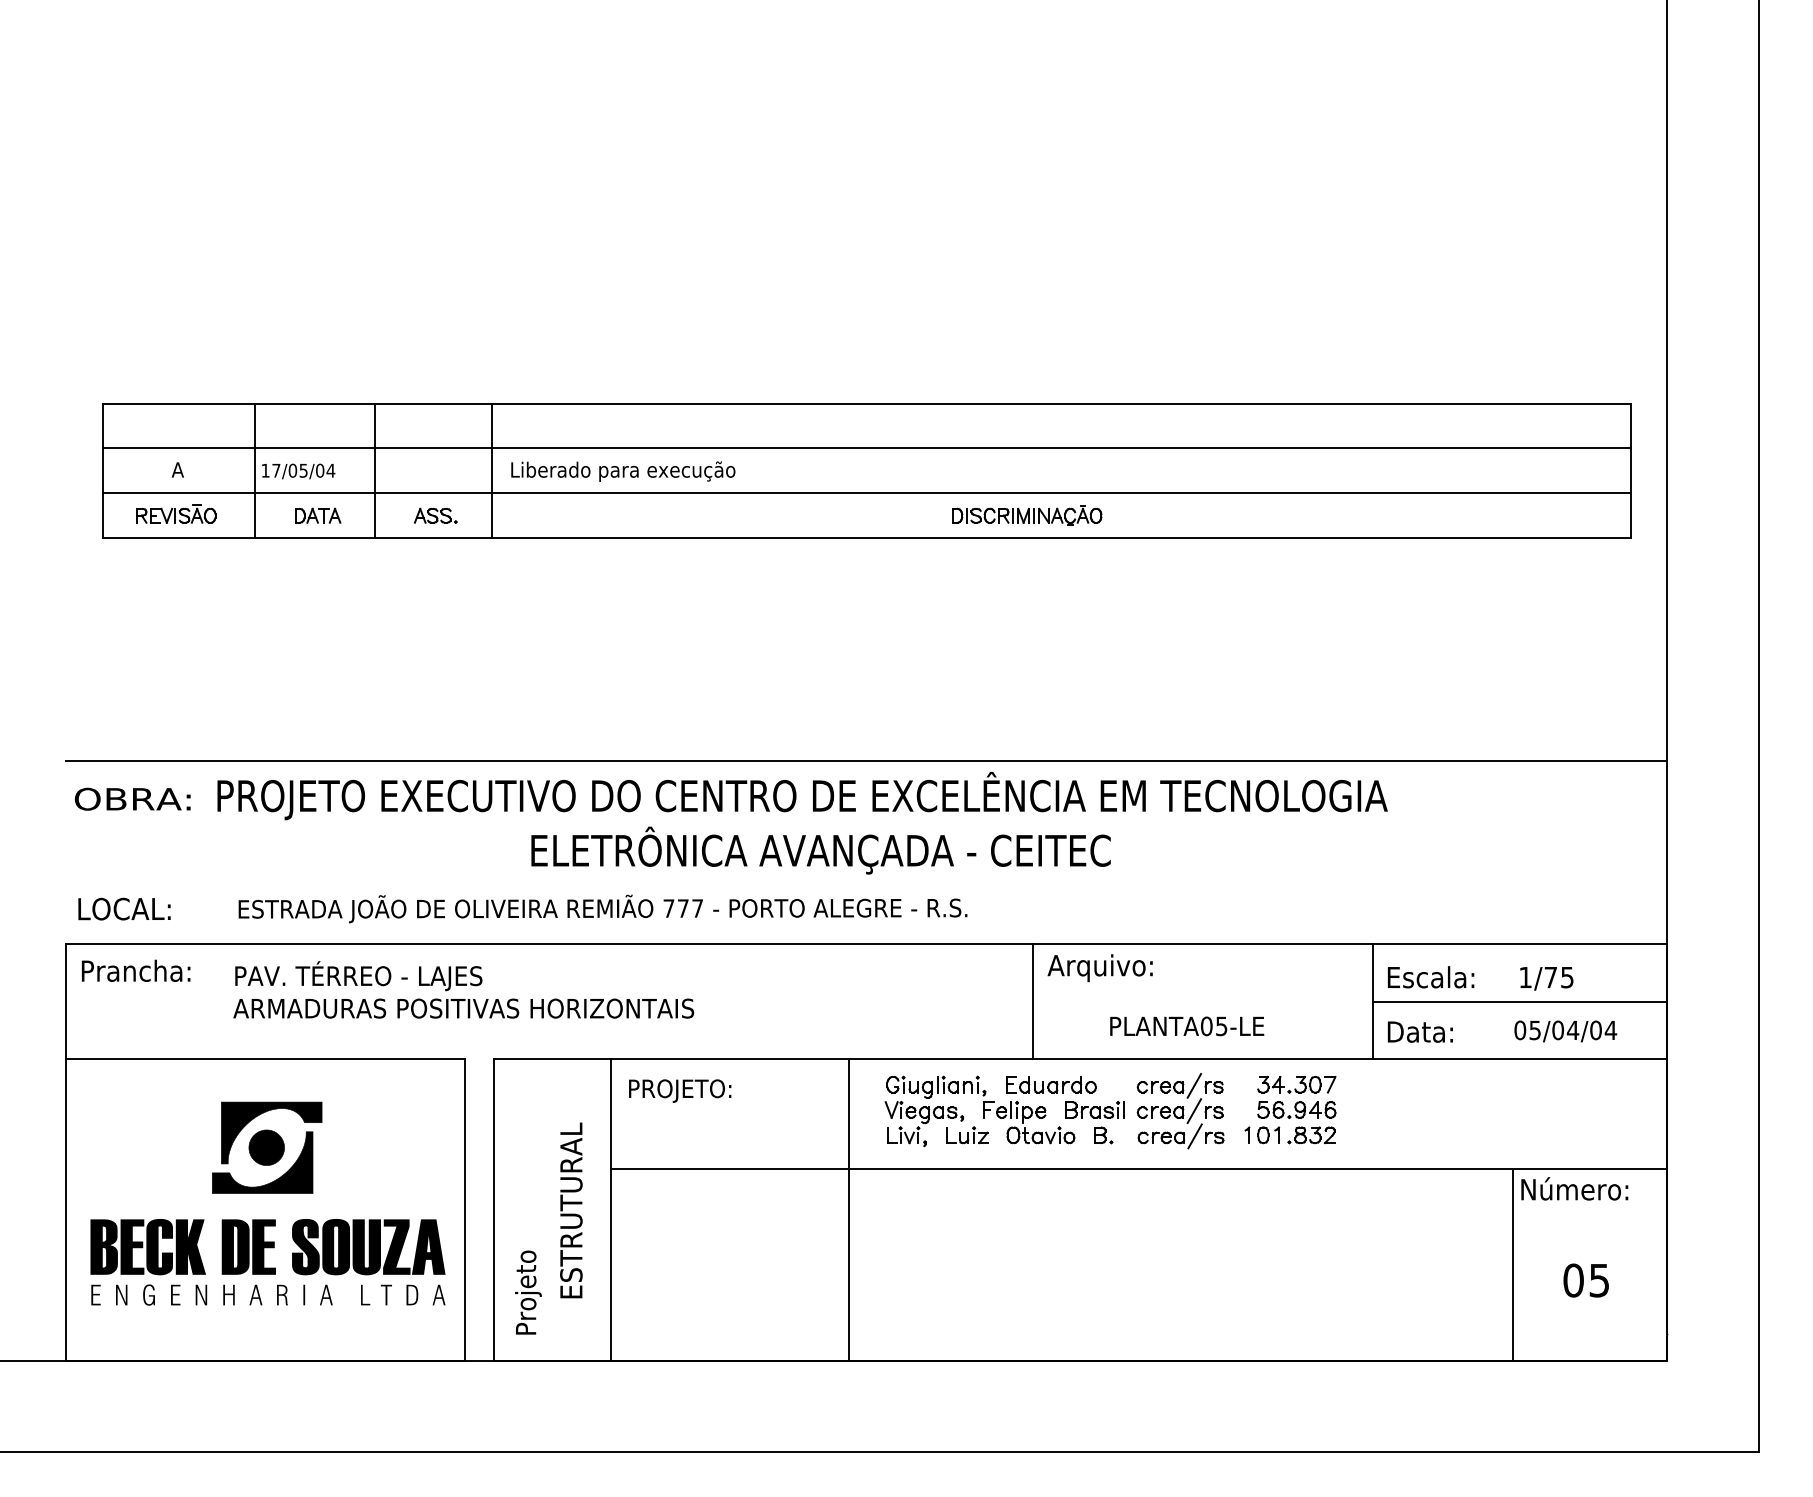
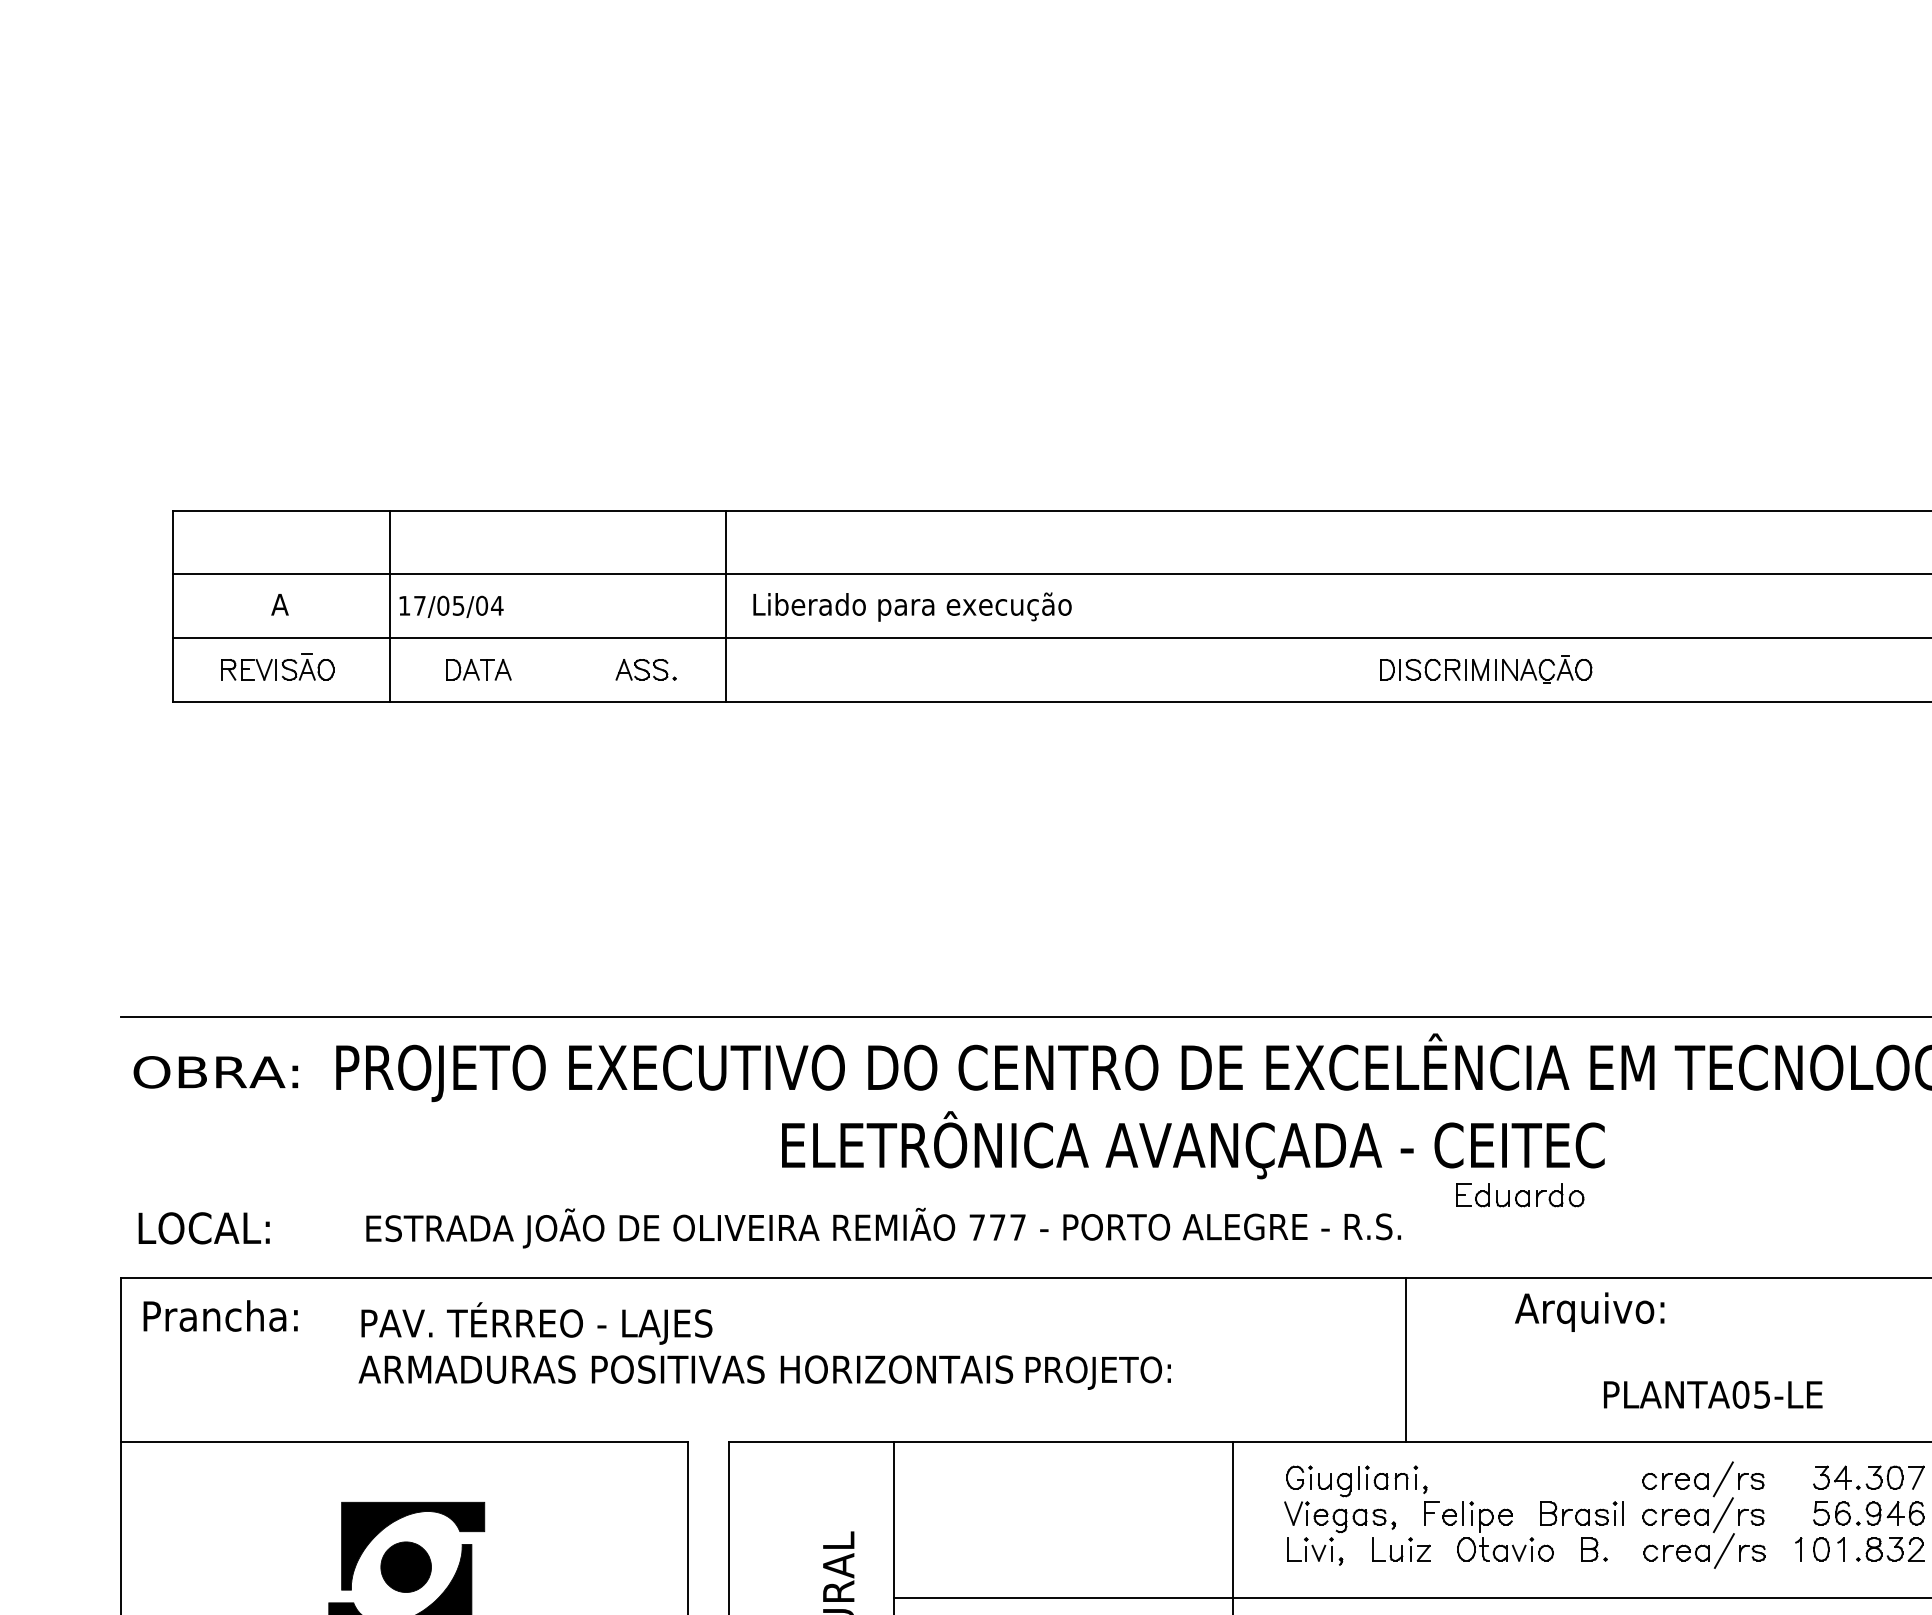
line: (375, 470) -> (560, 605), removed
line: (1032, 1001) -> (1405, 1359), moved
part: (1051, 1084) -> (1520, 1194), moved
text: (680, 1090) -> (1098, 1372), moved

